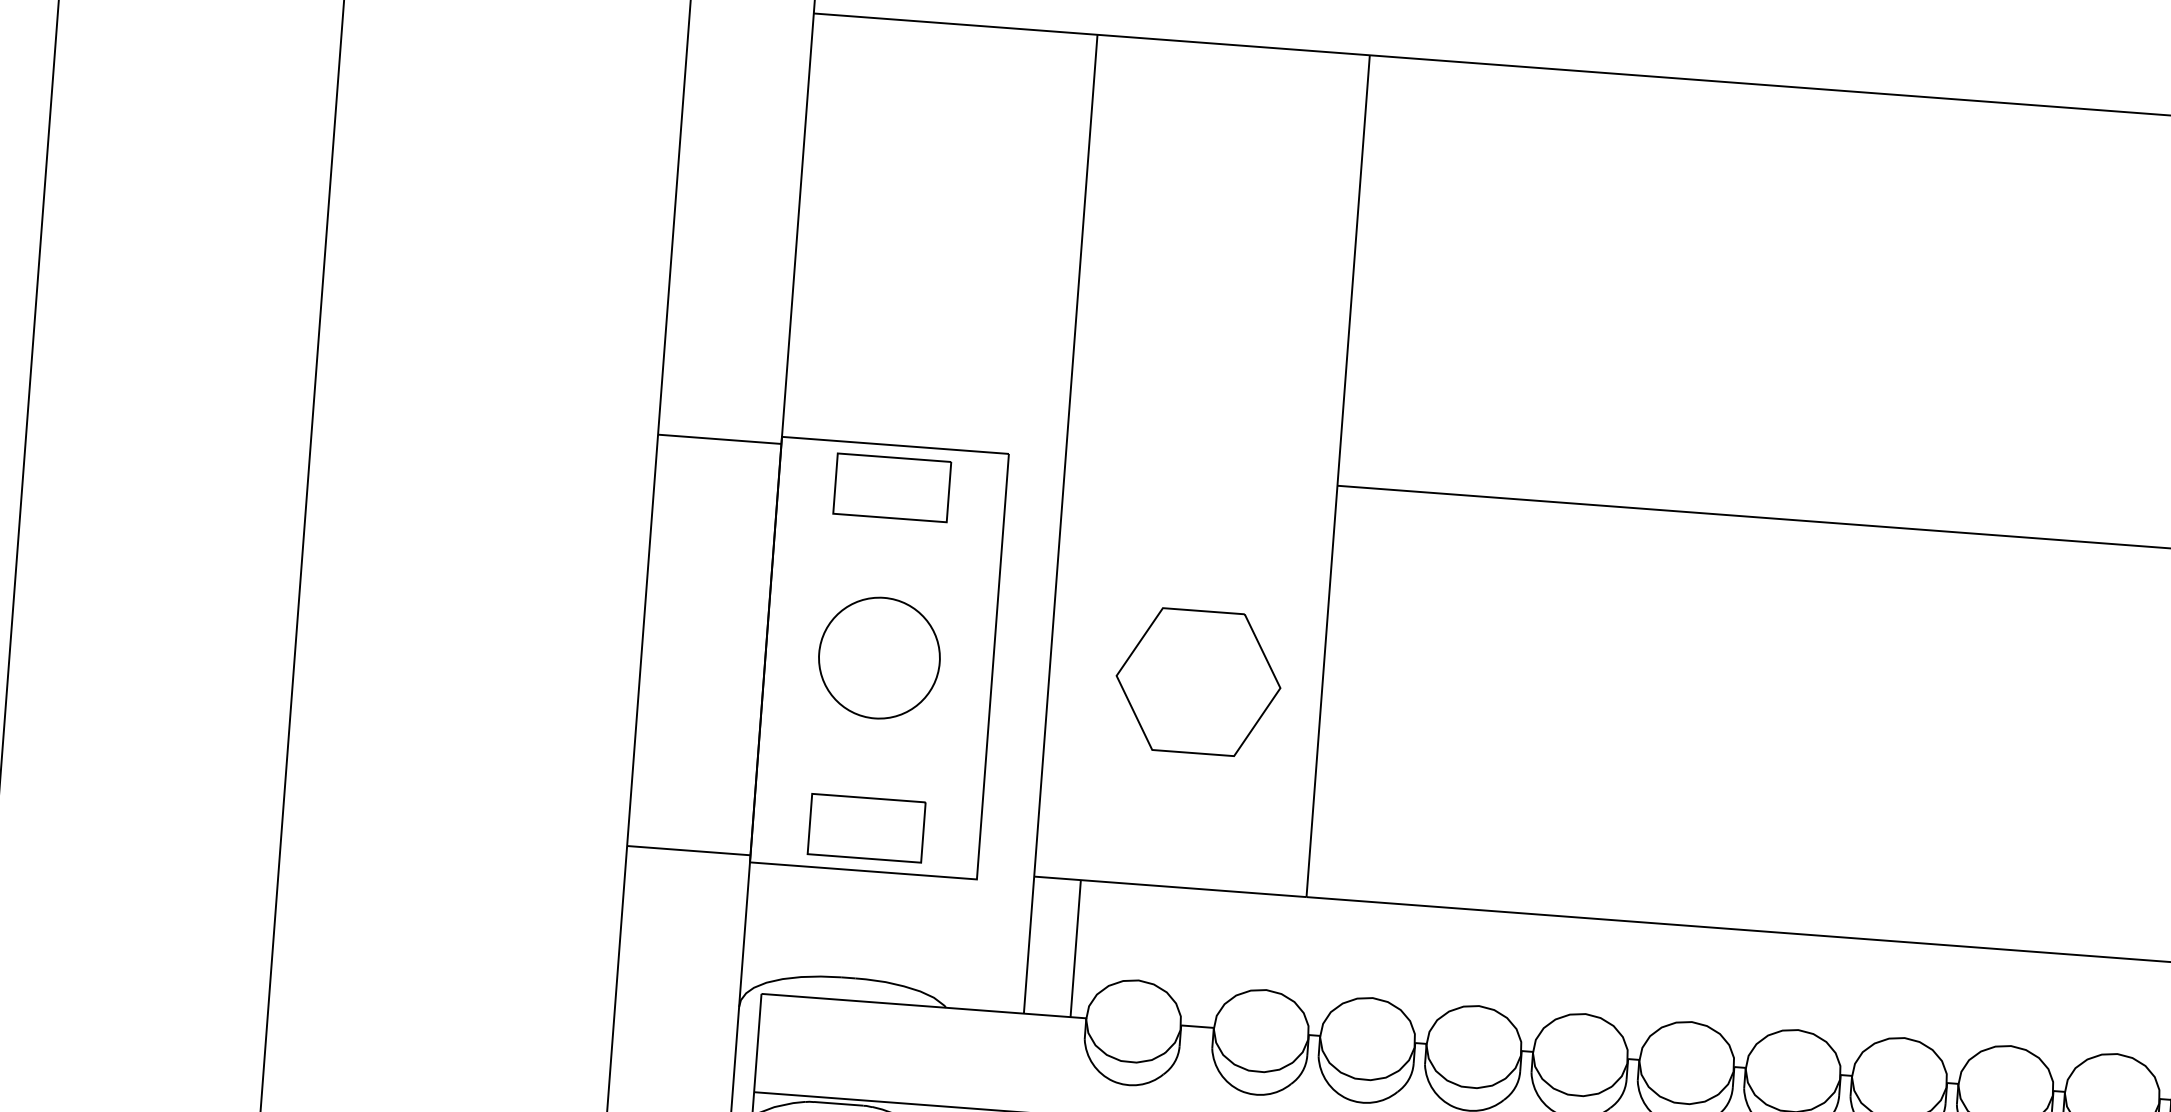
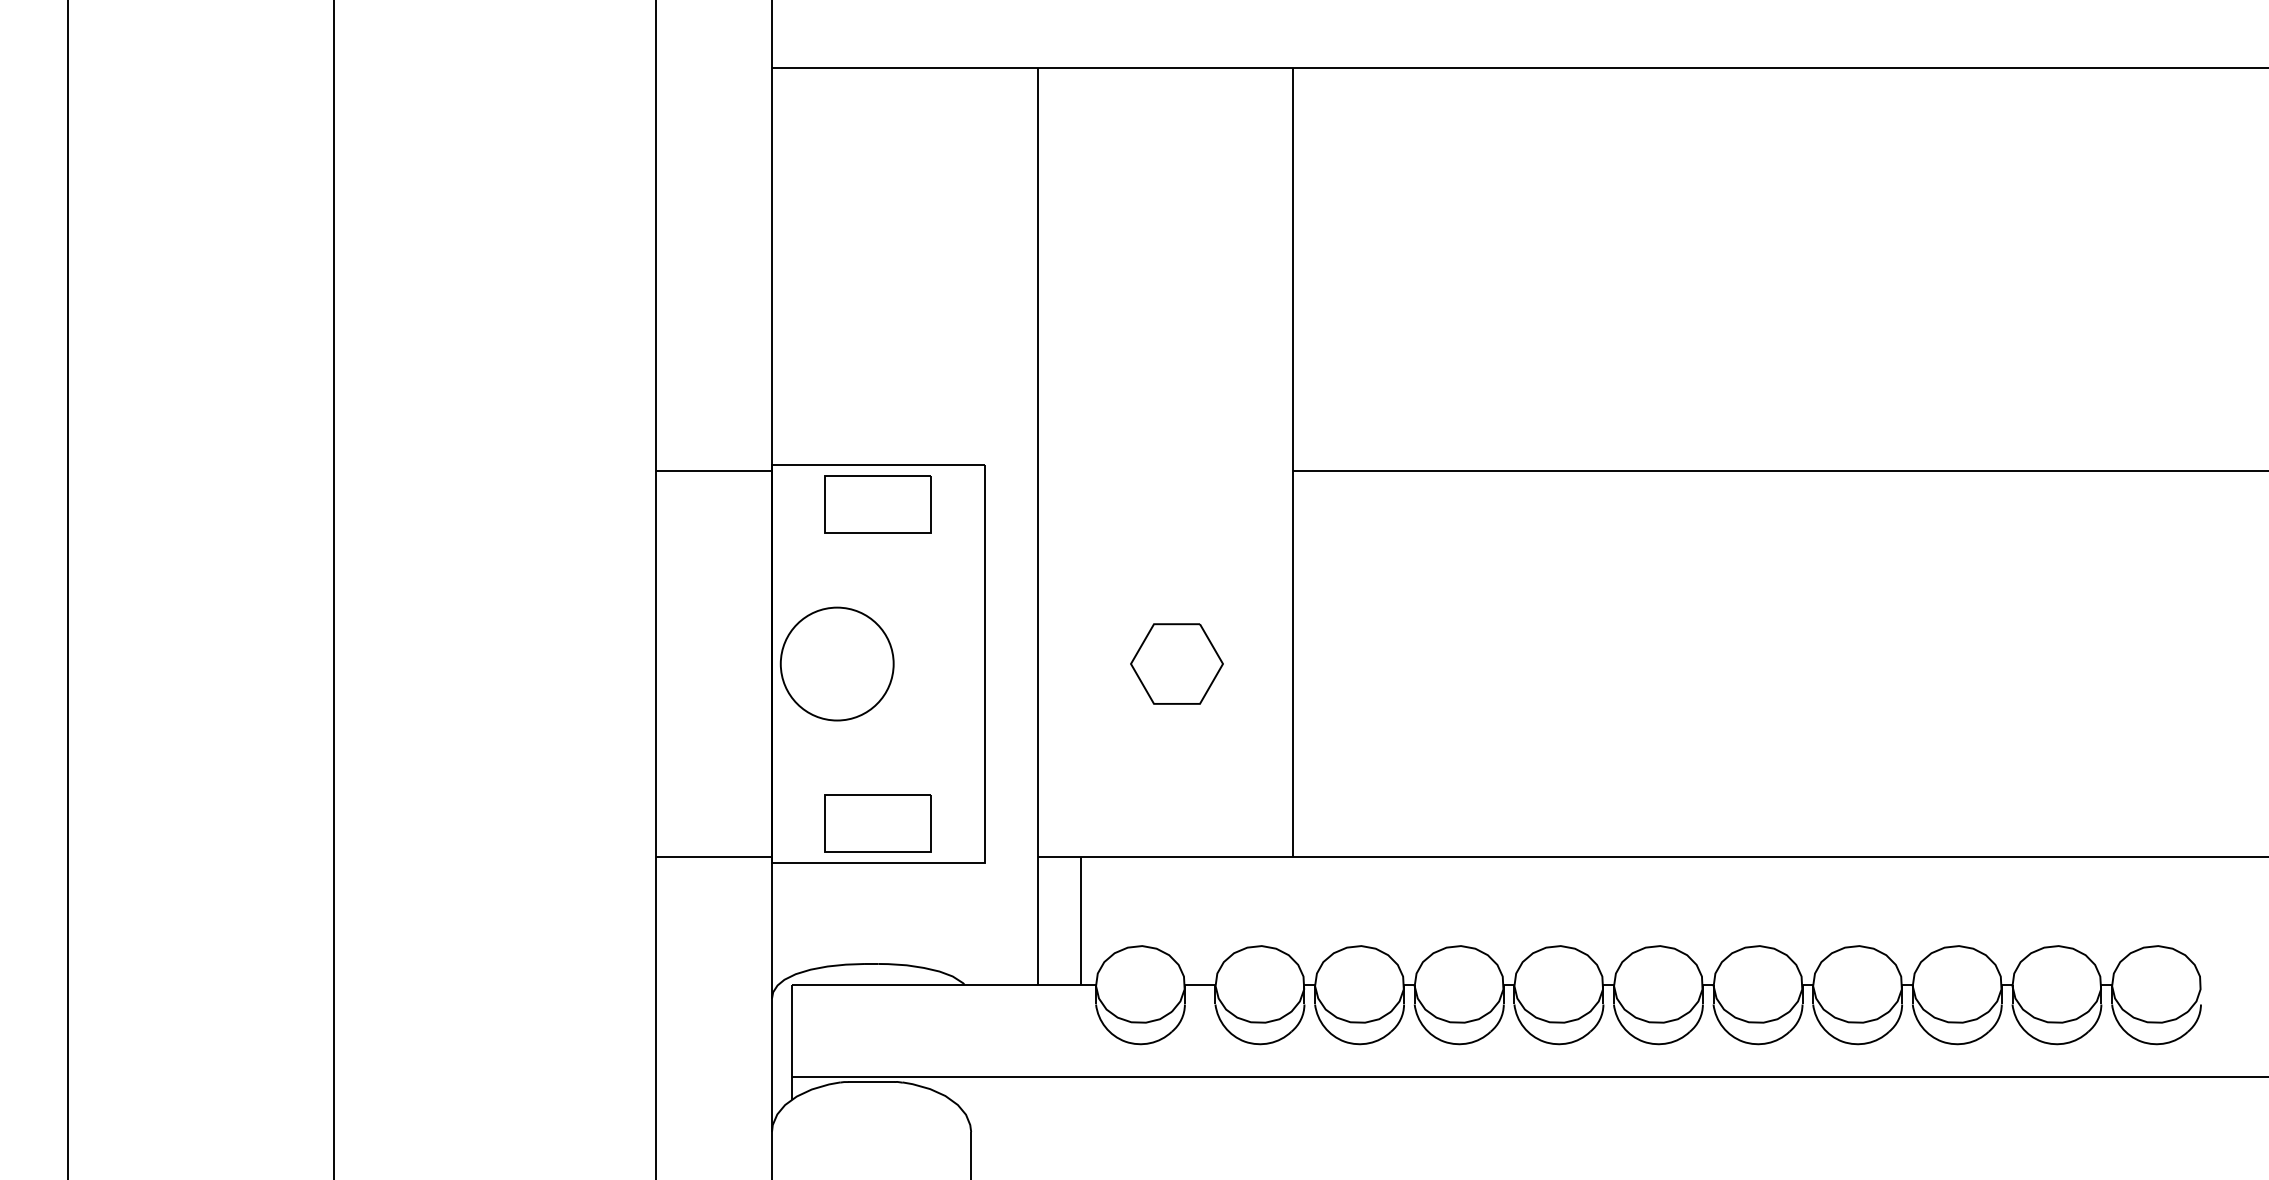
part: (878, 657) -> (836, 663), moved
part: (1198, 681) -> (1176, 663), size x0.6

